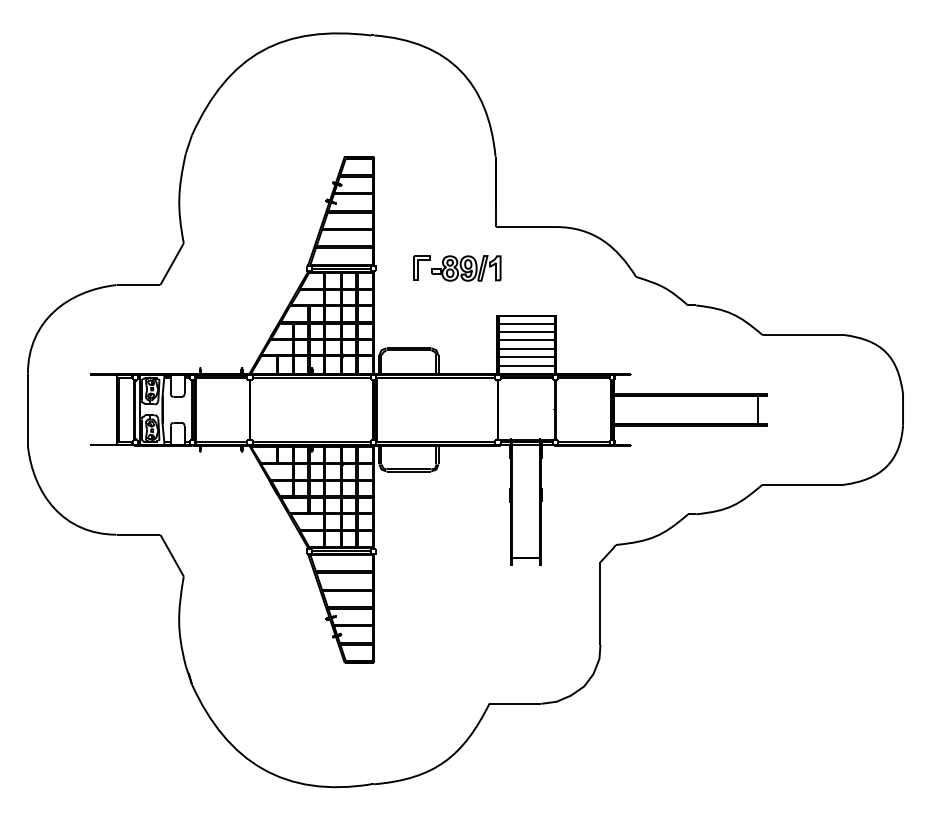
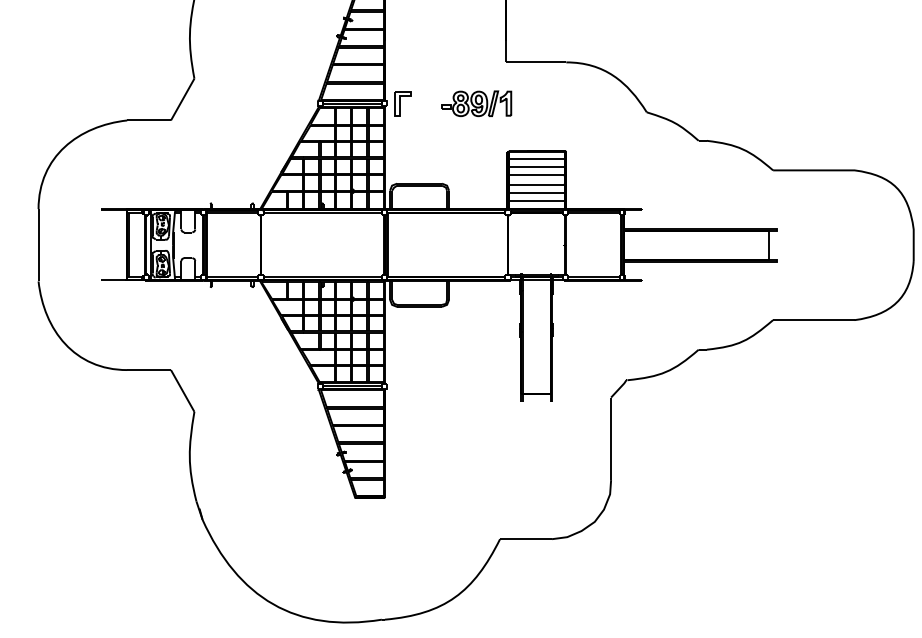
part: (421, 267) -> (403, 102), moved

